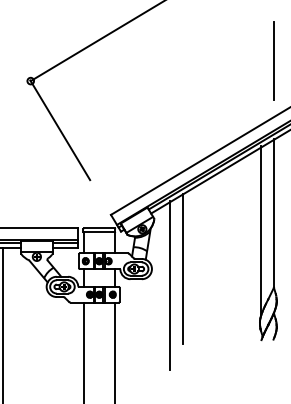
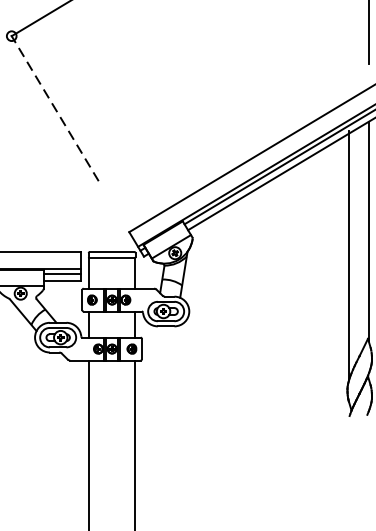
line: (59, 129) -> (53, 107), solid -> dashed
line: (183, 269) -> (235, 312), removed
line: (169, 284) -> (214, 334), removed

